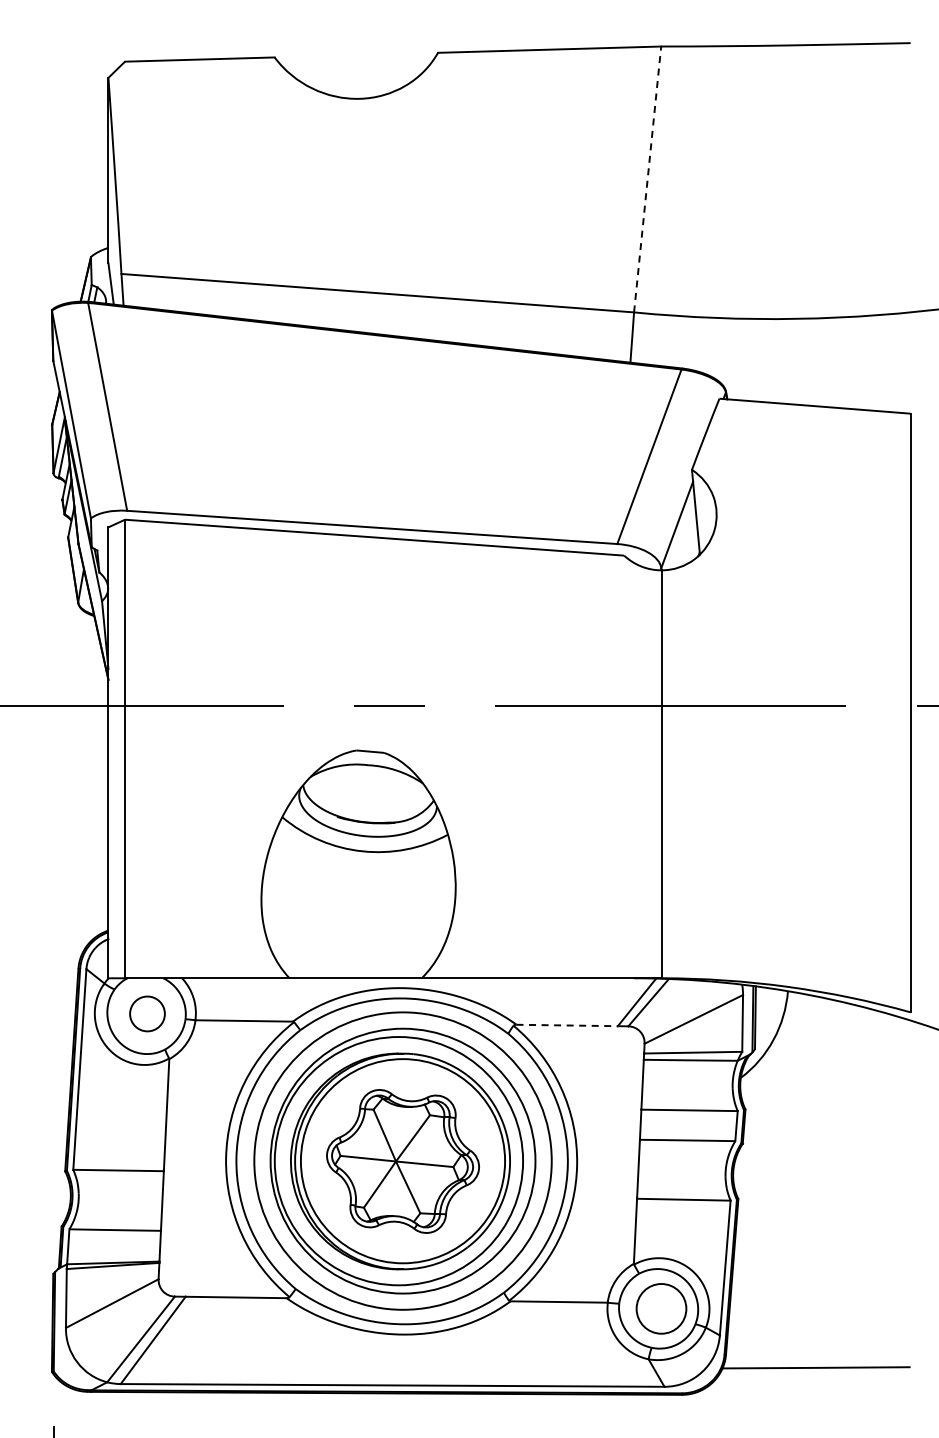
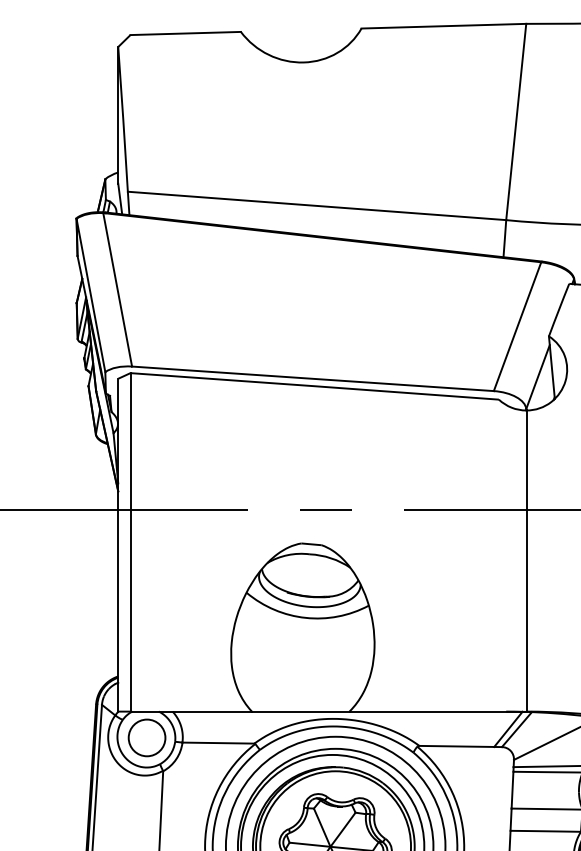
line: (647, 179) -> (516, 122), dashed -> solid
circle: (147, 1013) -> (147, 737), size x1.43
line: (567, 1025) -> (457, 746), dashed -> solid

